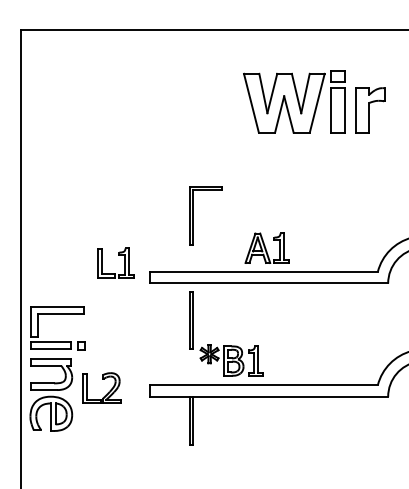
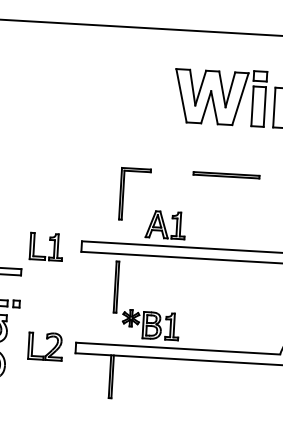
line: (306, 187) -> (226, 174), added
part: (266, 247) -> (165, 224), moved
part: (118, 255) -> (49, 240), moved
part: (107, 392) -> (50, 350), moved

